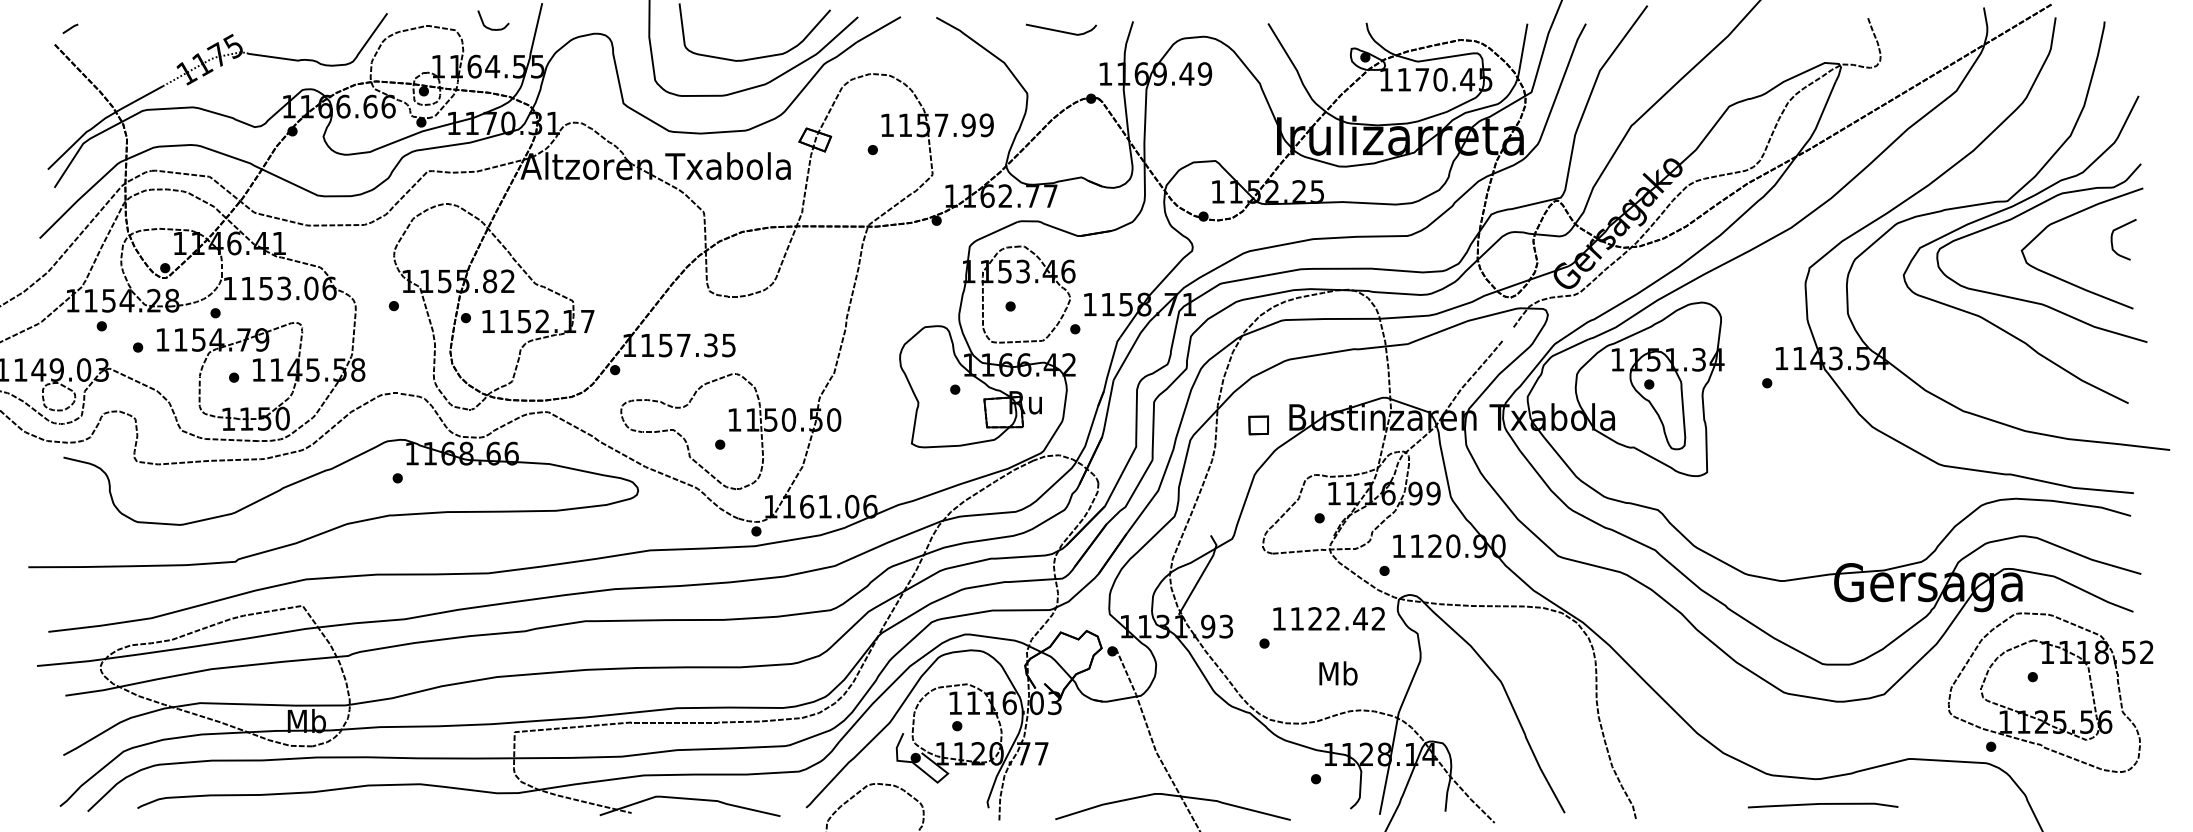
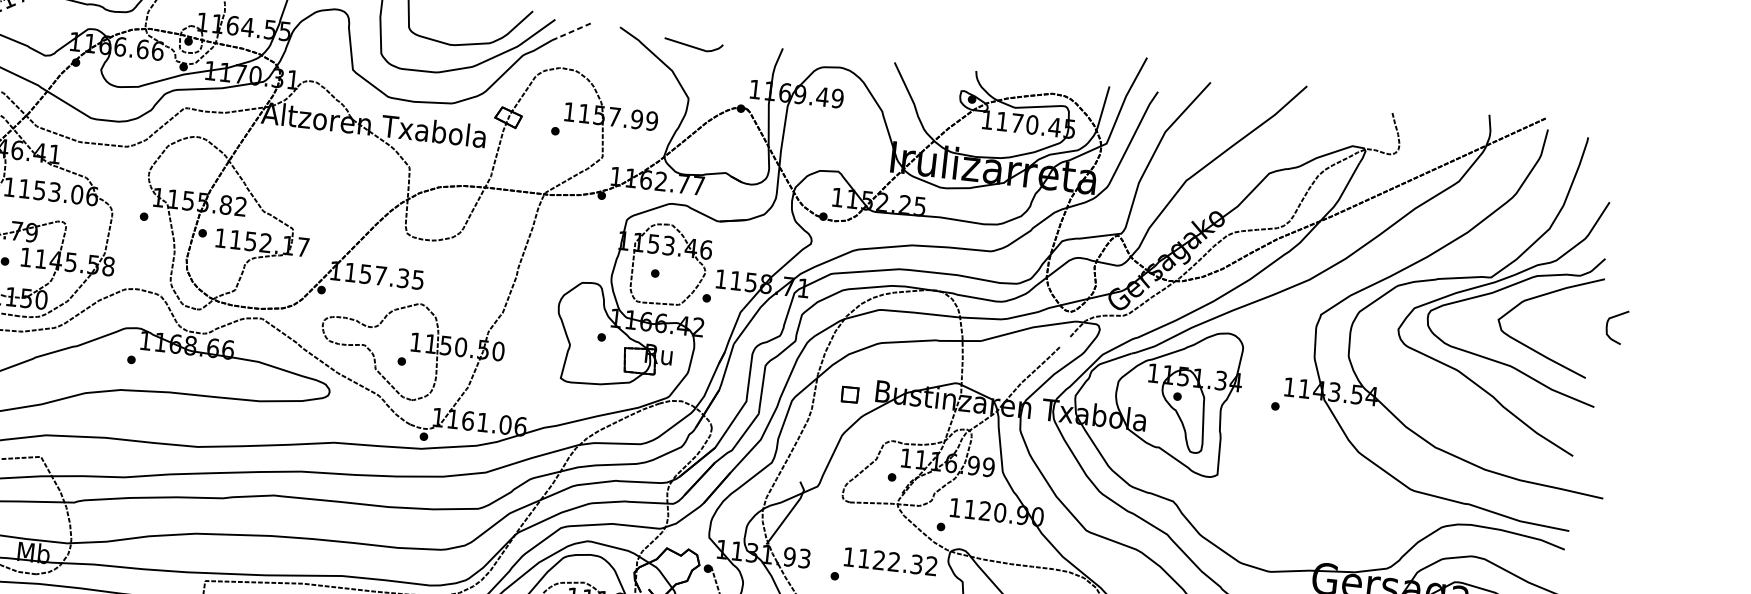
line: (879, 29) -> (571, 31), solid -> dashed
curve: (1061, 30) -> (693, 46), moved
curve: (2112, 239) -> (1607, 325), moved
text: (1360, 618) -> (916, 564), 1122.42 -> 1122.32

